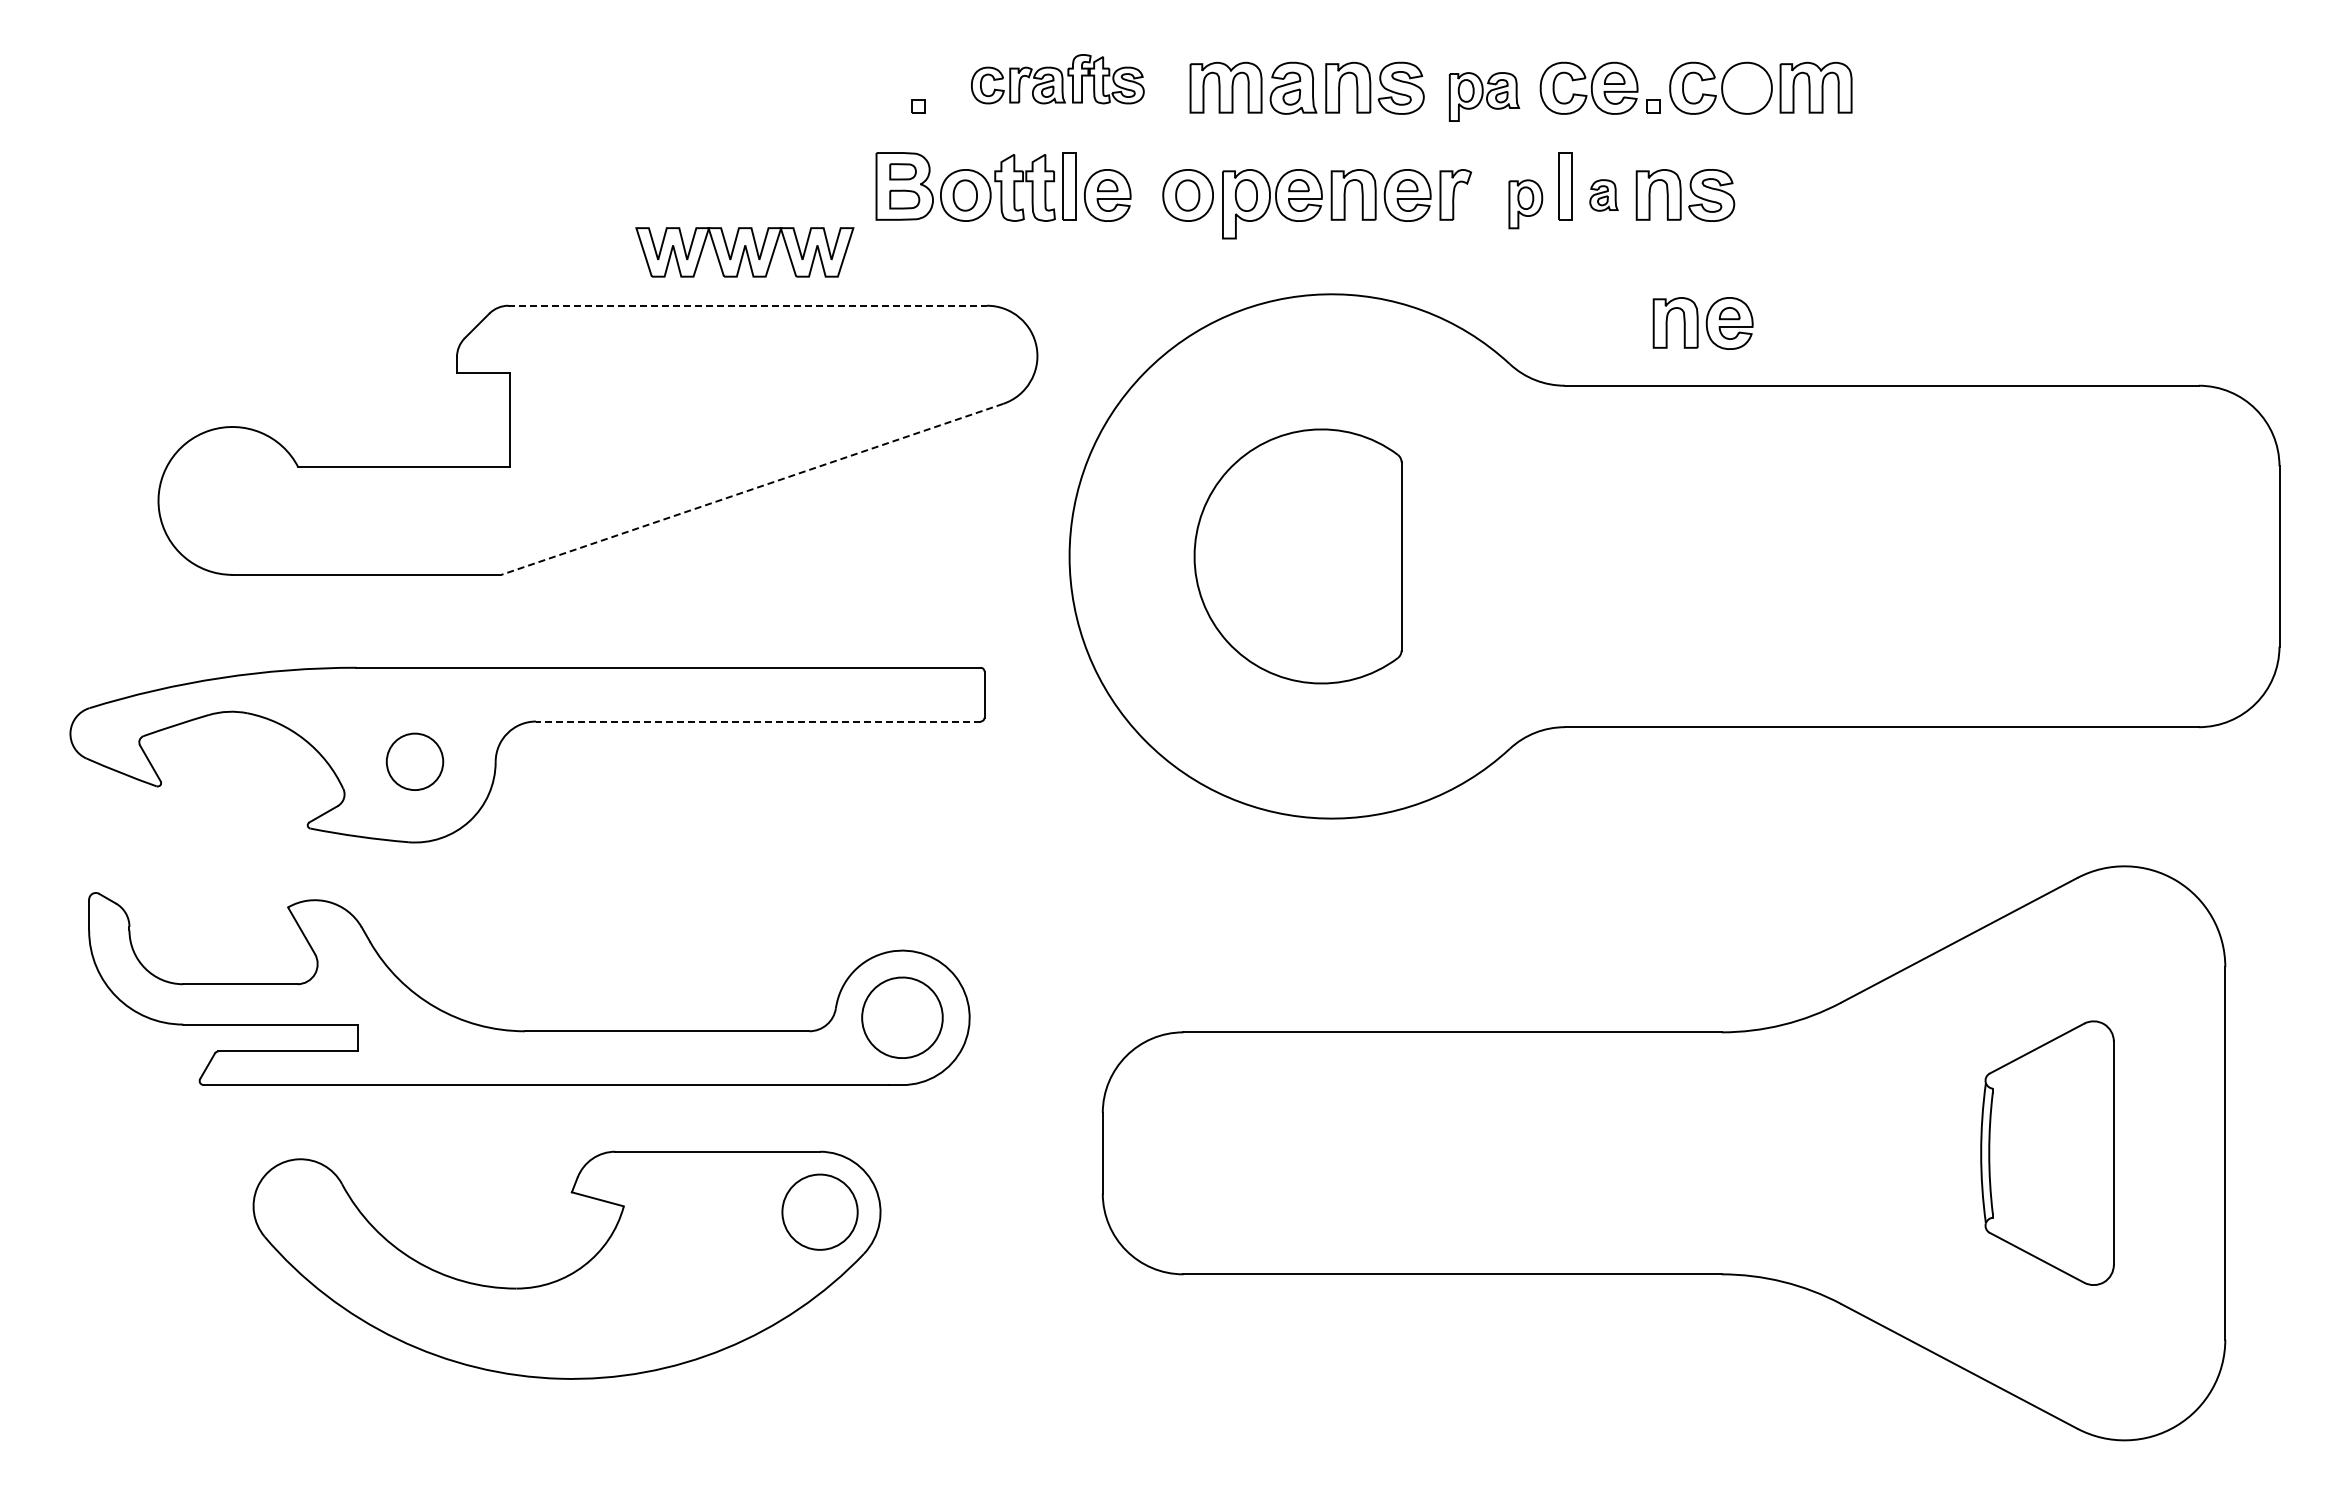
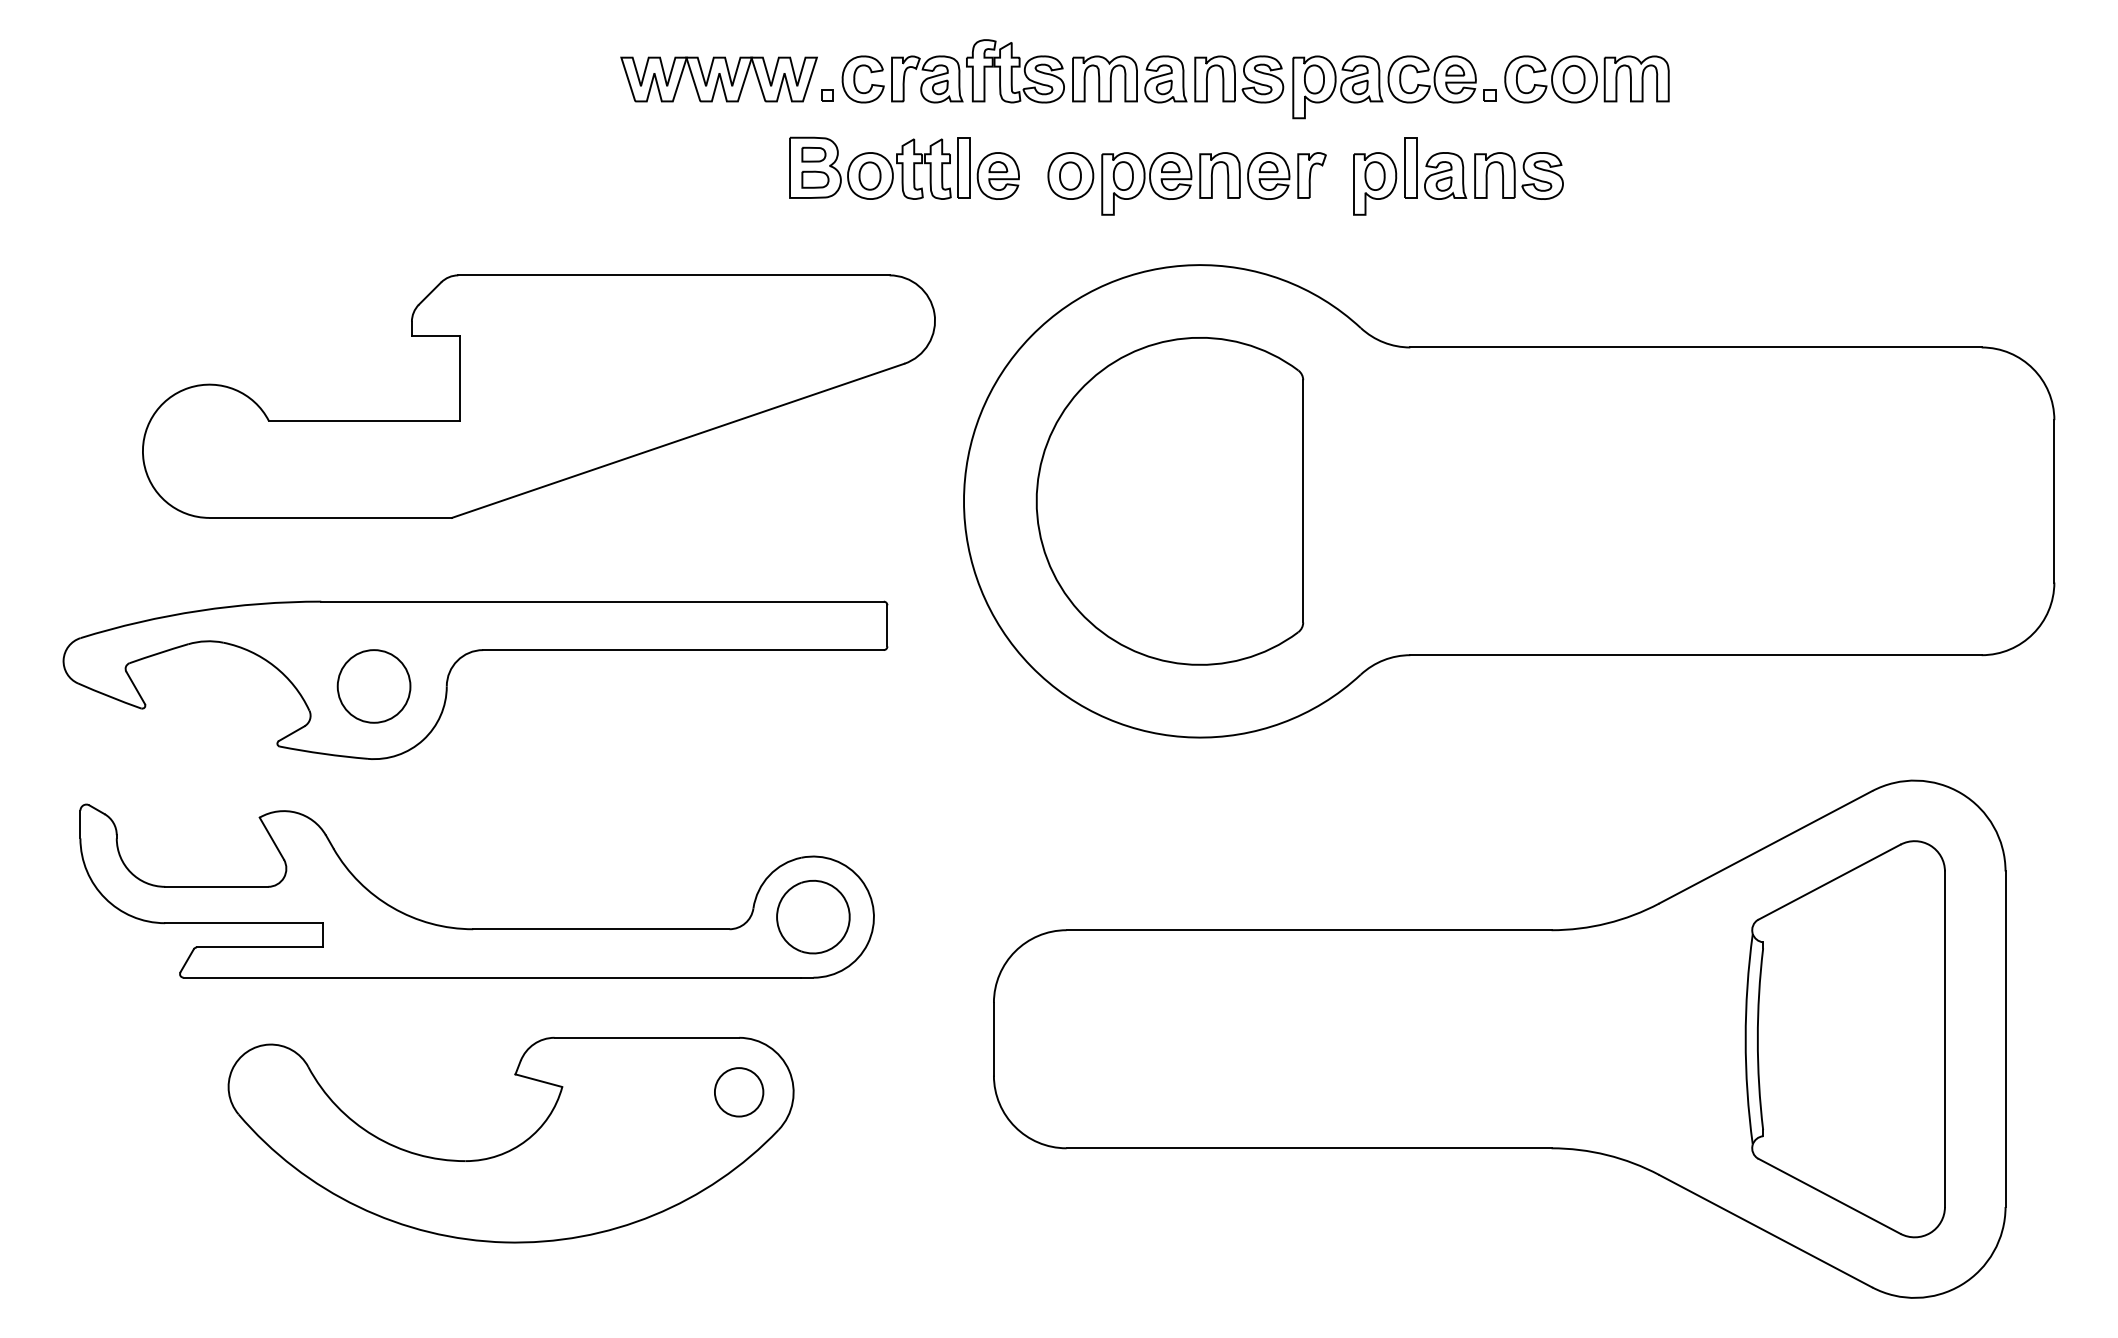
part: (1057, 78) -> (953, 70), size x1.43
part: (1746, 88) -> (1574, 79), added
part: (1484, 96) -> (1337, 86), size x1.43
part: (1603, 195) -> (1445, 176), size x1.67
part: (1525, 204) -> (1374, 184), size x1.43
part: (744, 252) -> (718, 79), moved
line: (748, 305) -> (674, 275), dashed -> solid
part: (1702, 323) -> (1534, 291), removed
line: (751, 489) -> (677, 440), dashed -> solid
part: (1297, 556) -> (1169, 501), size x1.43
line: (757, 721) -> (682, 650), dashed -> solid
circle: (414, 761) -> (373, 686), size x1.43
part: (2047, 1152) -> (1845, 1038), size x1.67
circle: (819, 1212) -> (738, 1092), size x0.71

